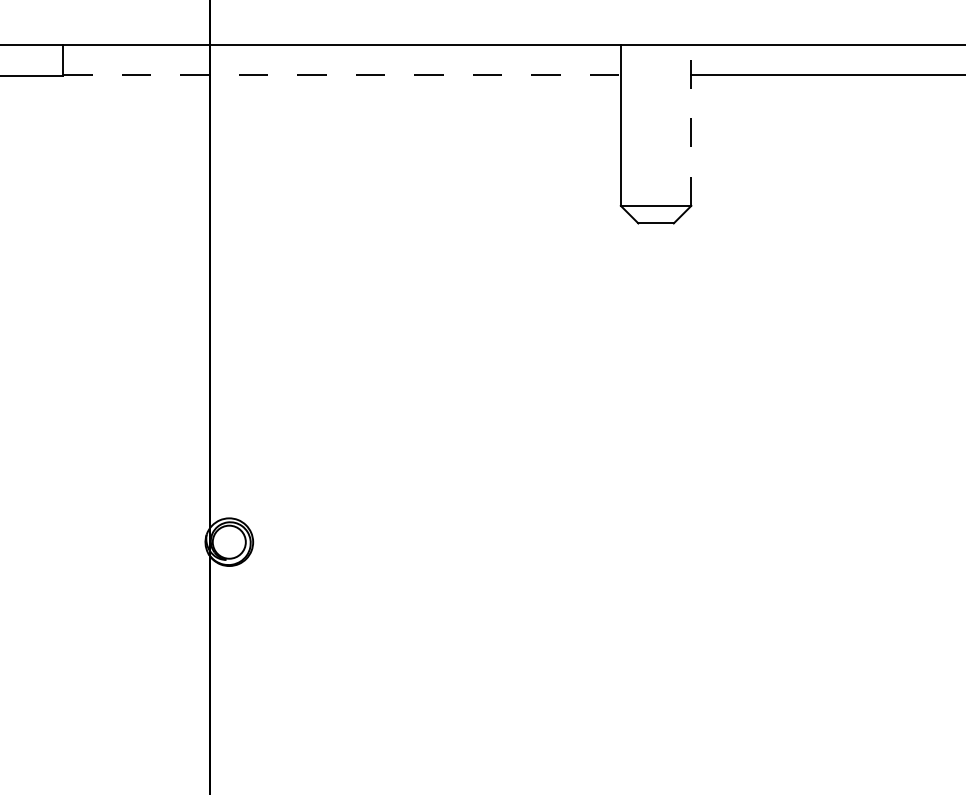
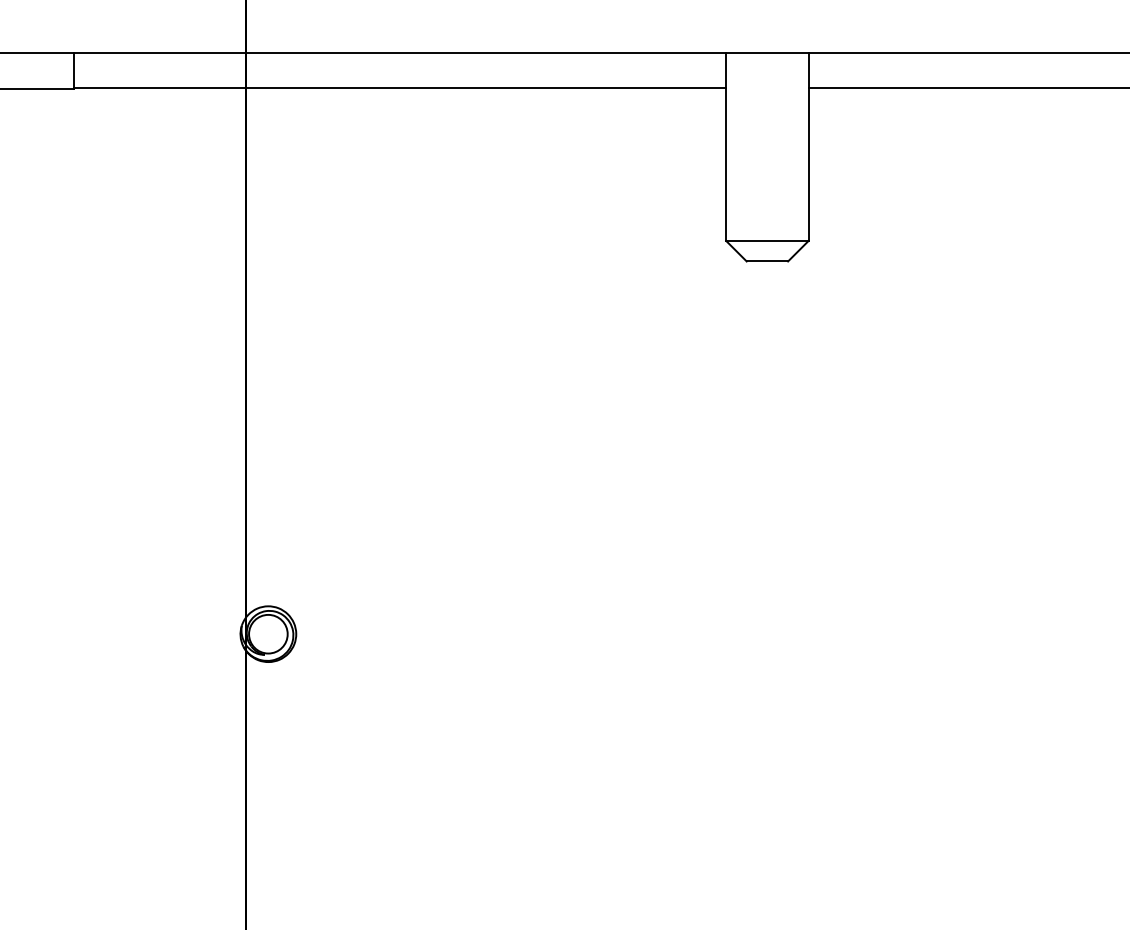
line: (342, 75) -> (400, 88), dashed -> solid
line: (691, 124) -> (808, 145), dashed -> solid

